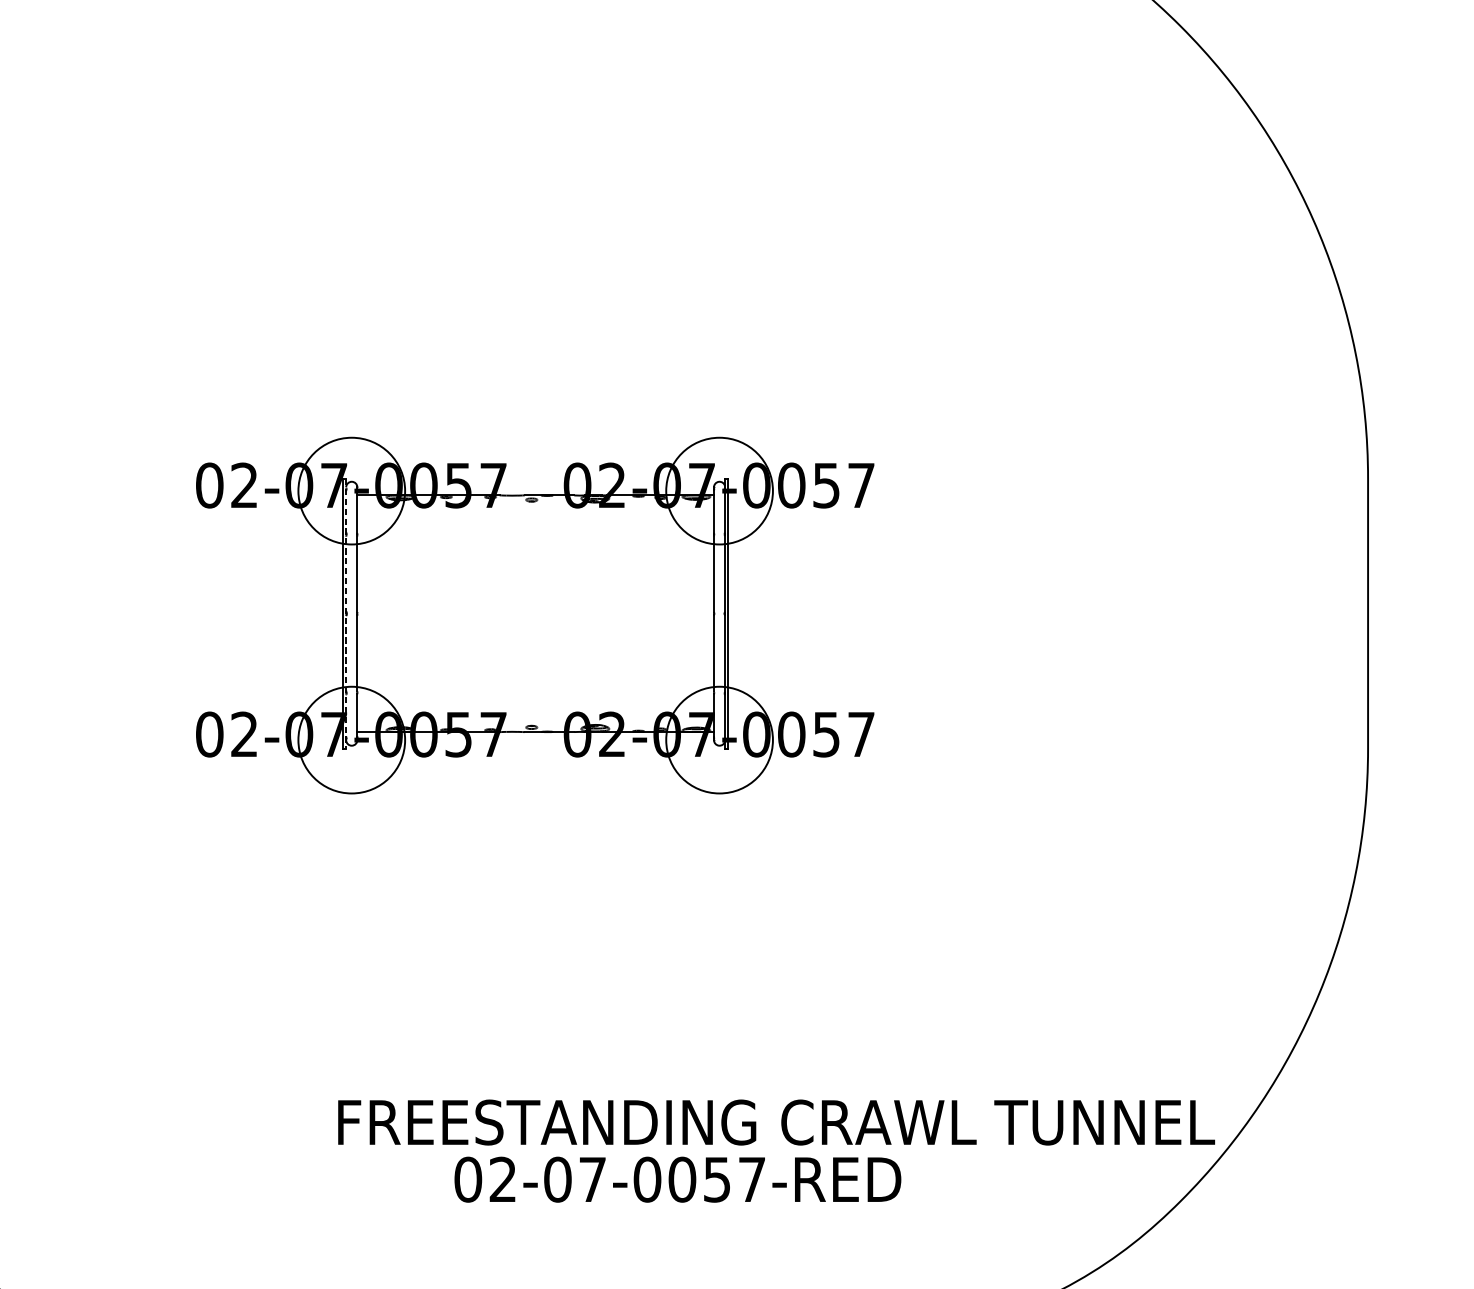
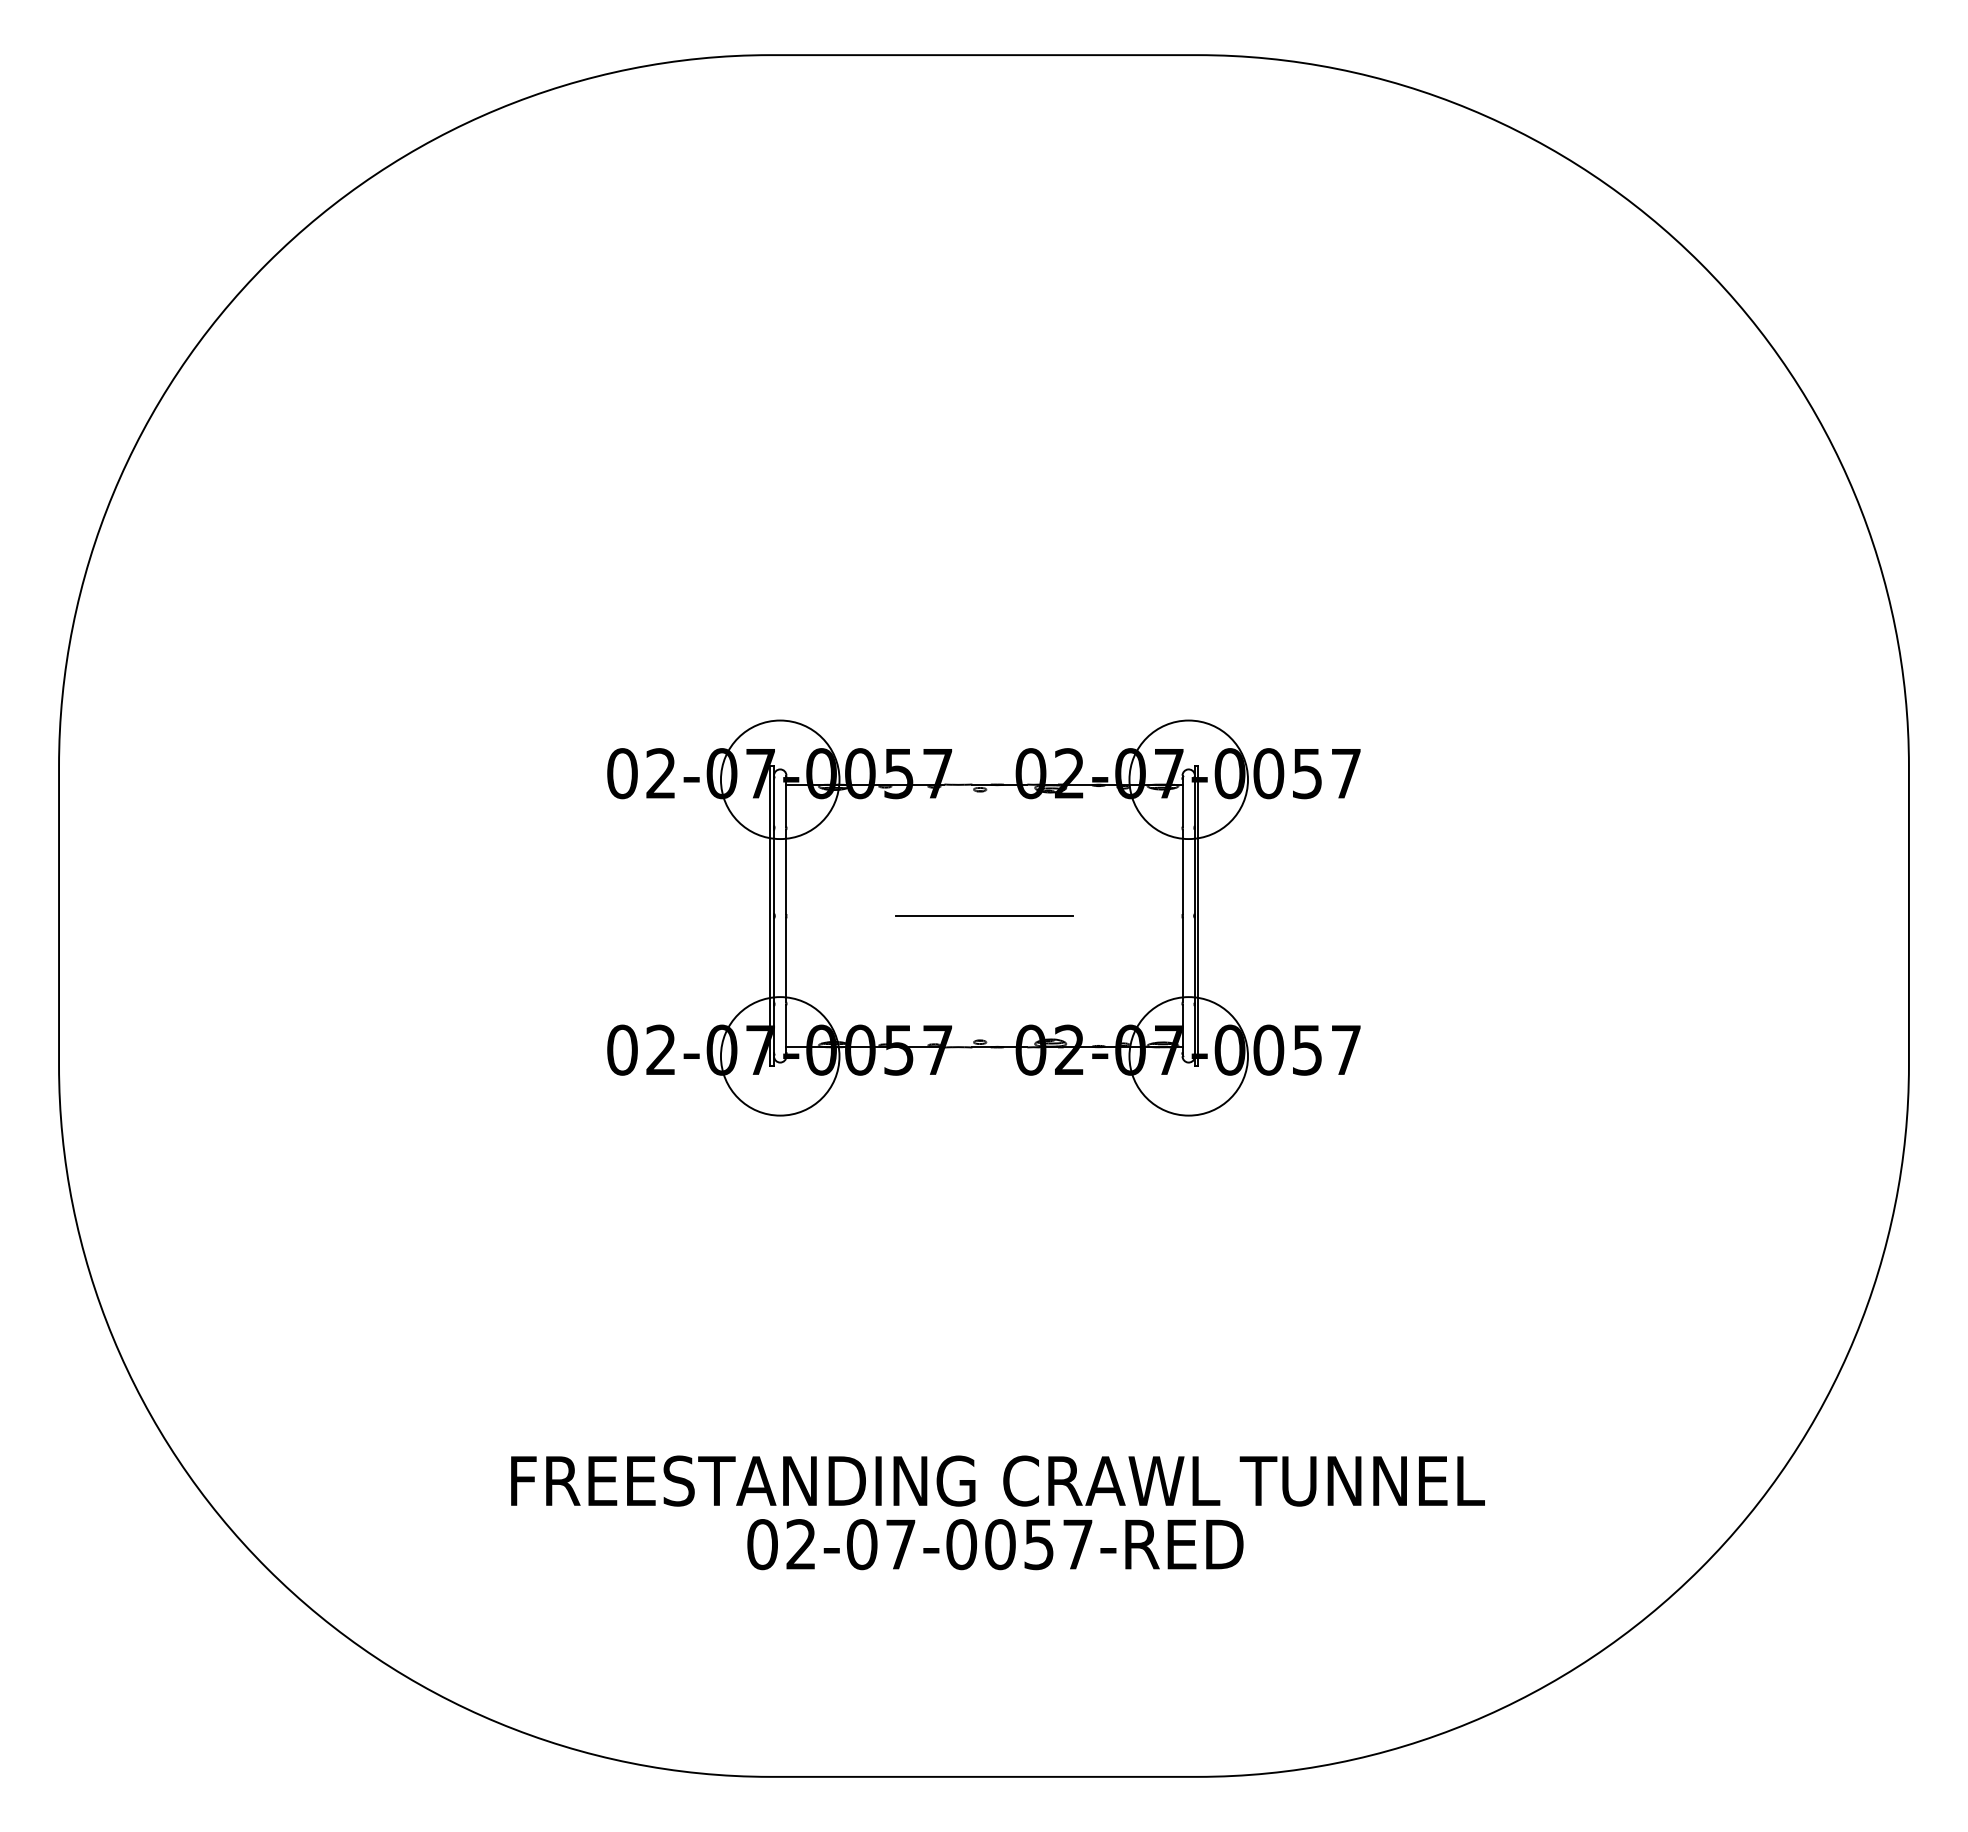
line: (346, 614) -> (774, 916), dashed -> solid
line: (535, 614) -> (984, 916), added
text: (776, 1122) -> (997, 1480), moved
text: (677, 1179) -> (995, 1544), moved

